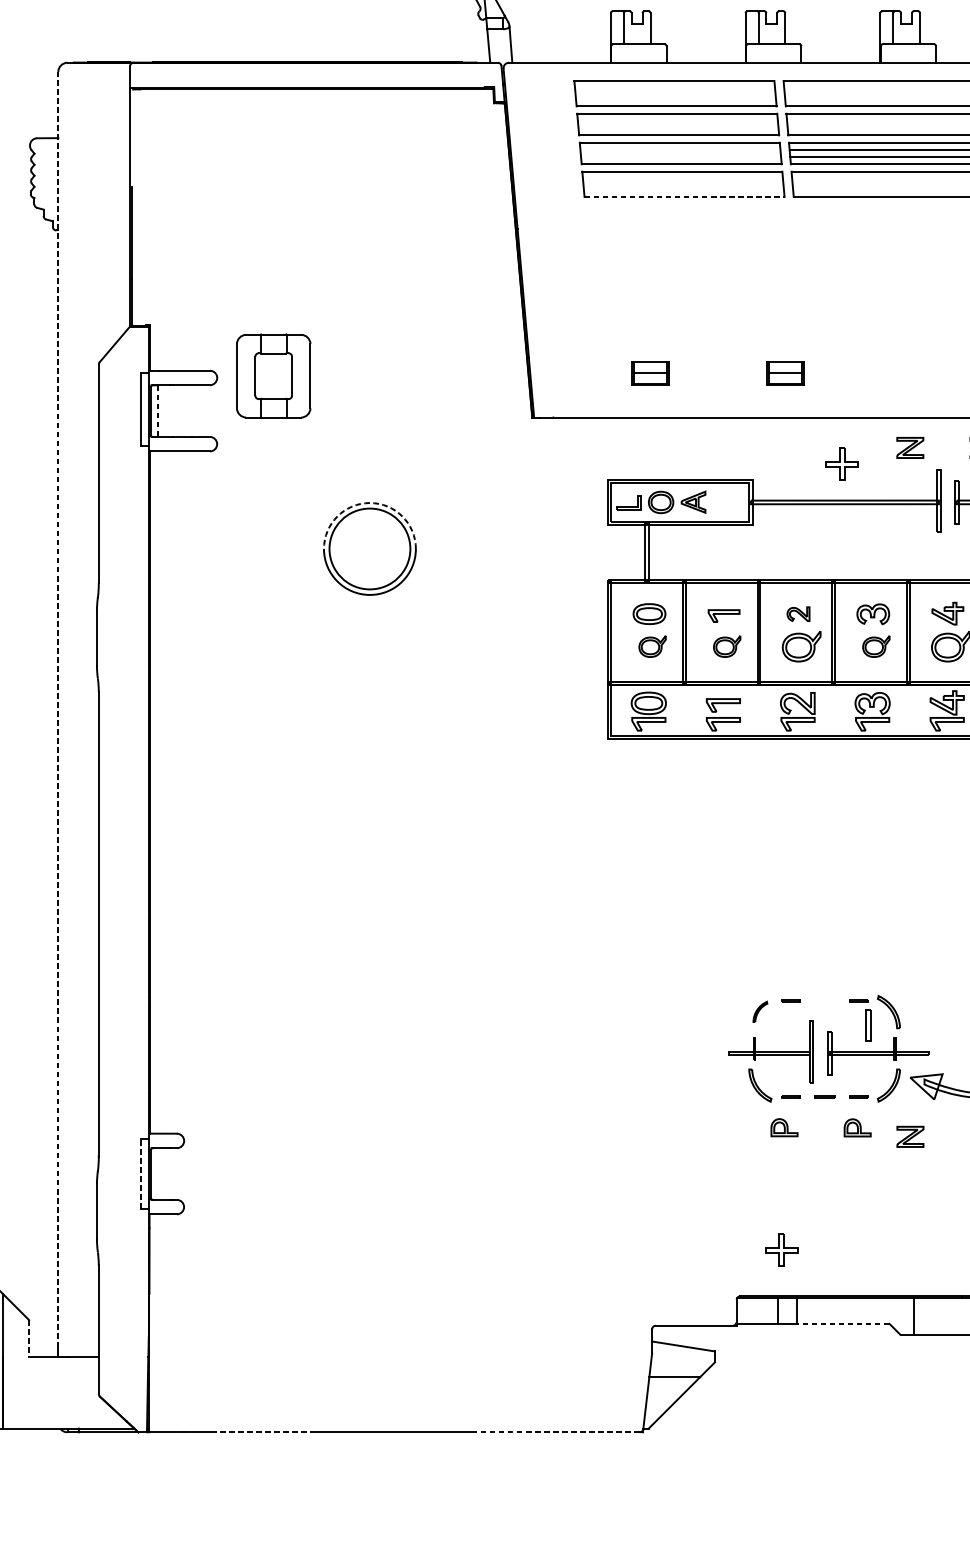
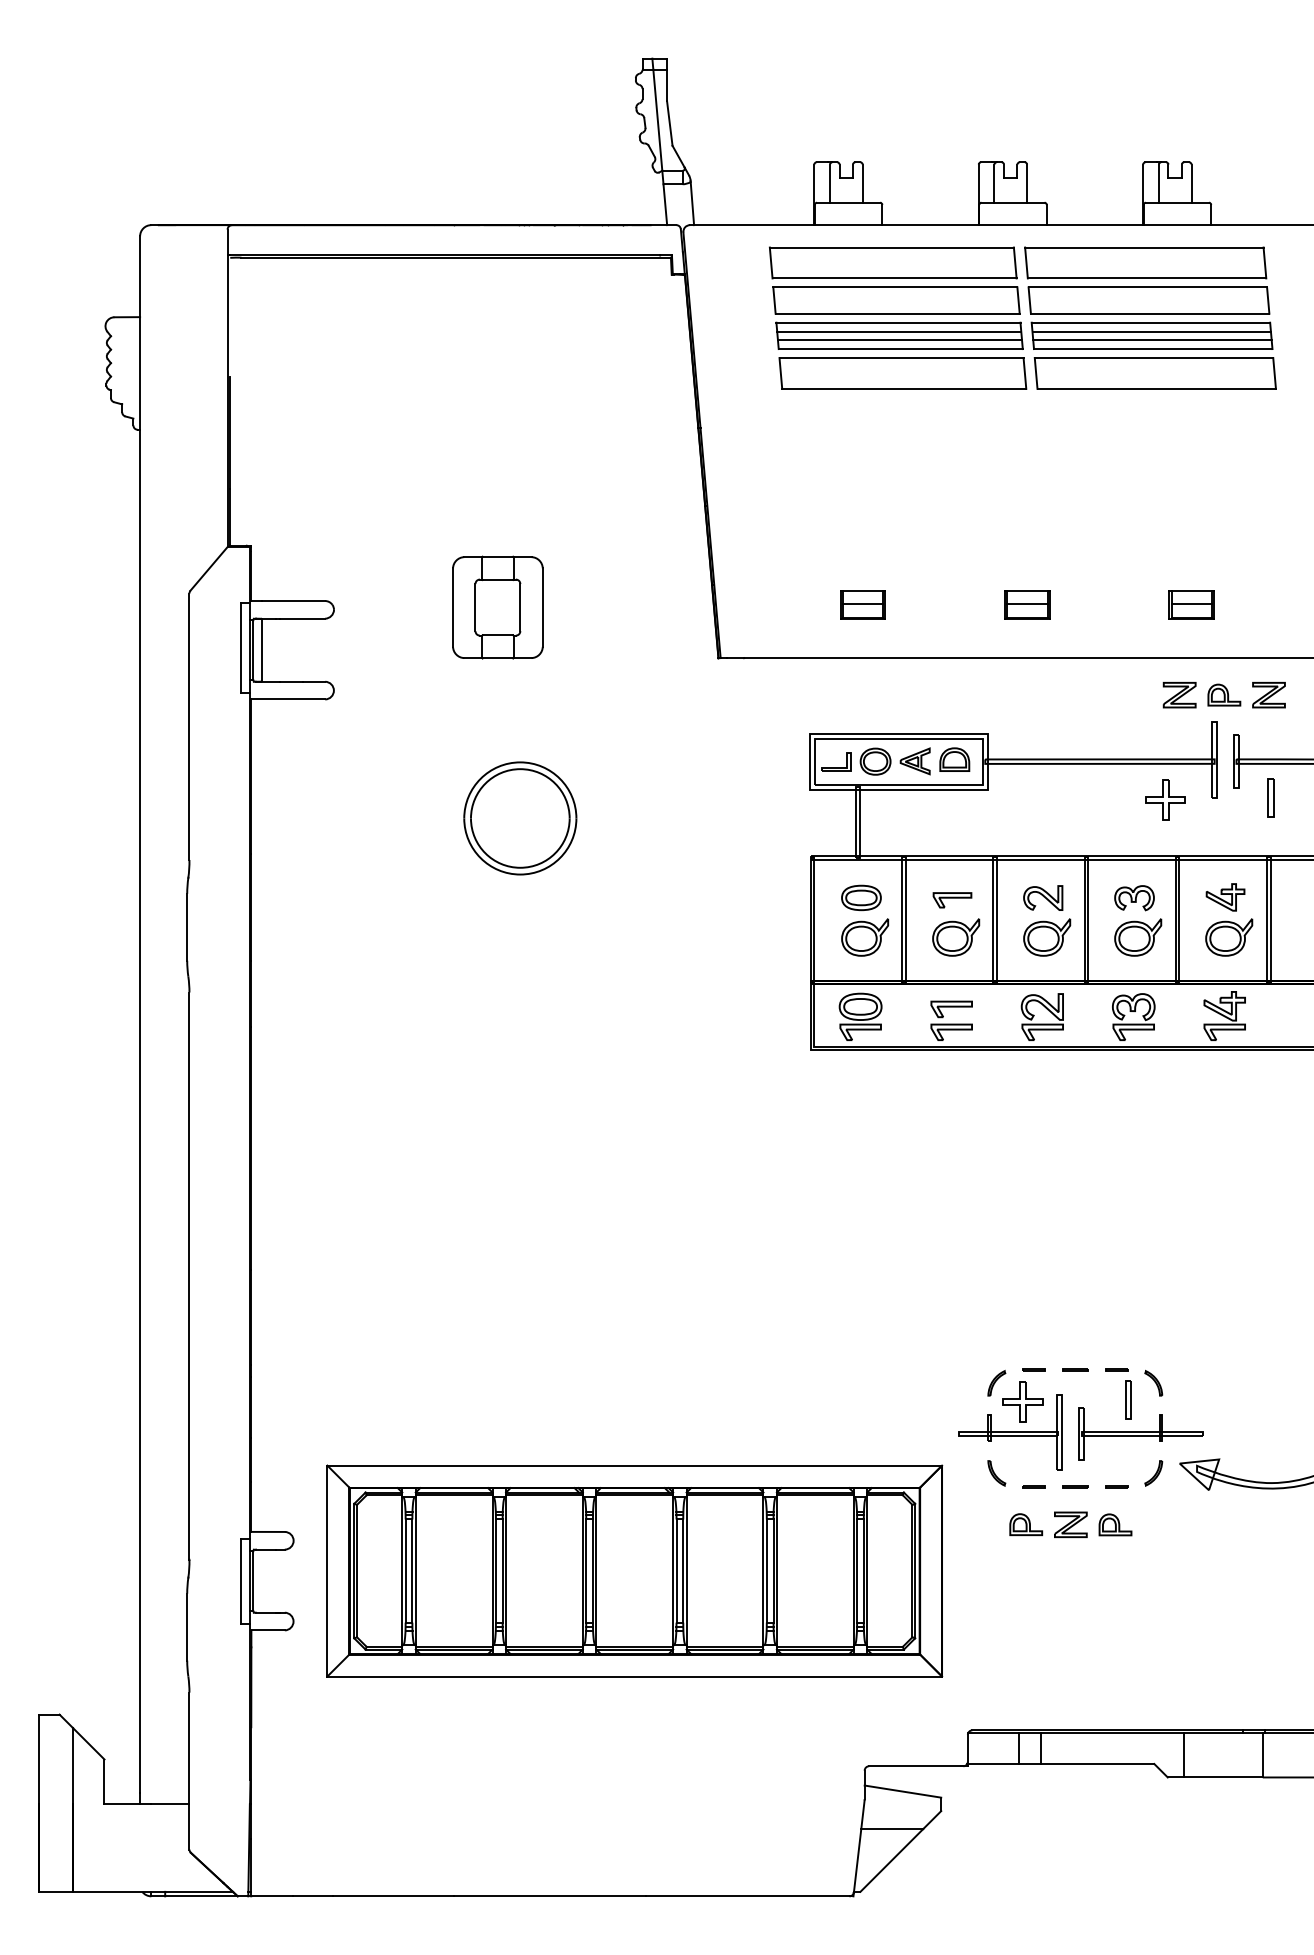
line: (680, 149) -> (899, 331), added
line: (680, 156) -> (899, 339), added
line: (684, 196) -> (904, 388), dashed -> solid
part: (919, 373) -> (1191, 604), added
part: (273, 376) -> (497, 607), moved
line: (158, 411) -> (262, 650), dashed -> solid
part: (947, 447) -> (1224, 694), added
part: (842, 463) -> (1165, 799), moved
part: (725, 500) -> (954, 759), added
arc: (370, 503) -> (520, 762), dashed -> solid
part: (798, 613) -> (1043, 897), size x1.43
part: (652, 646) -> (865, 937), size x1.43
part: (727, 646) -> (956, 937), size x1.43
part: (876, 646) -> (1138, 937), size x1.43
line: (58, 709) -> (140, 1014), dashed -> solid
line: (824, 1000) -> (1075, 1369), added
part: (888, 1011) -> (1153, 1382), size x0.62
part: (760, 1085) -> (996, 1473), size x0.62
part: (888, 1085) -> (1153, 1473), size x0.62
part: (910, 1136) -> (1070, 1524), moved
part: (463, 1165) -> (634, 1570), added
line: (141, 1174) -> (241, 1581), dashed -> solid
part: (781, 1249) -> (1022, 1401), moved
line: (842, 1323) -> (1097, 1763), dashed -> solid
line: (29, 1339) -> (104, 1782), dashed -> solid
line: (266, 1432) -> (393, 1896), dashed -> solid
line: (556, 1432) -> (747, 1896), dashed -> solid

